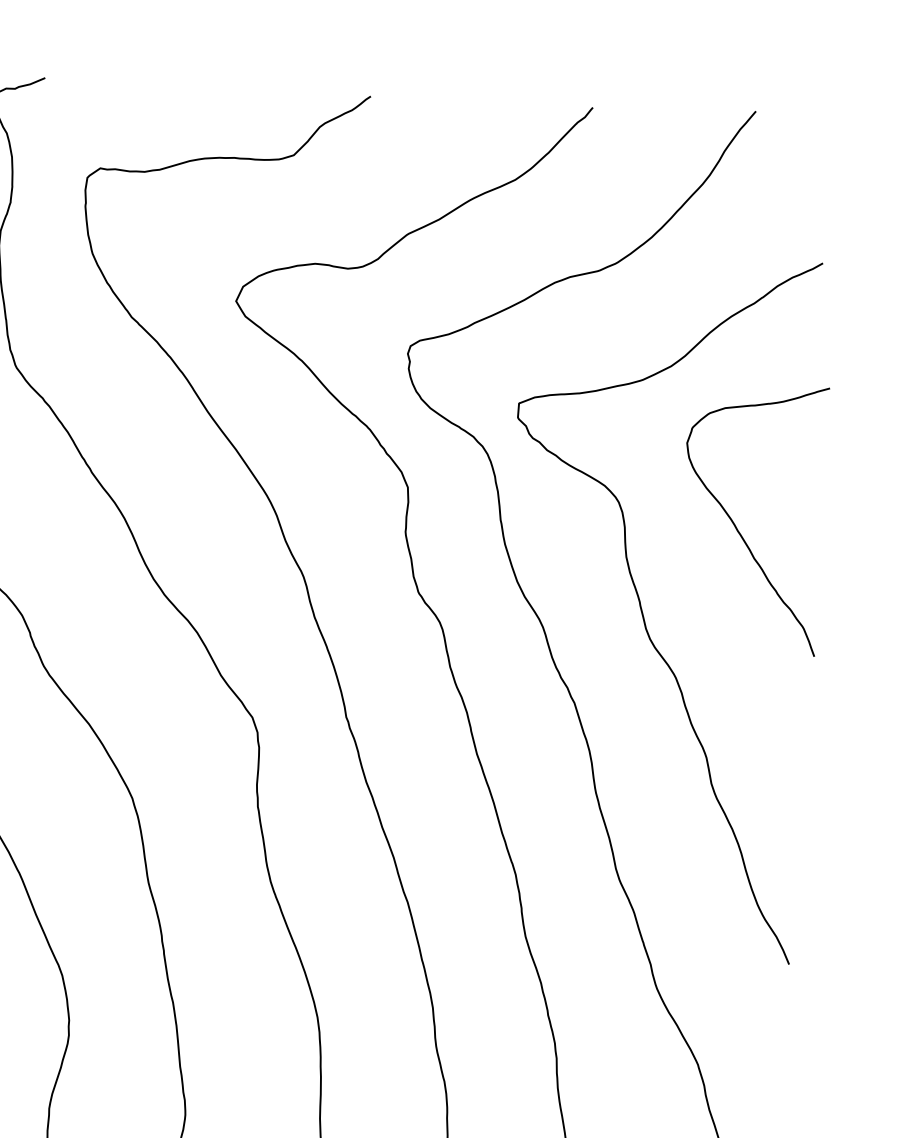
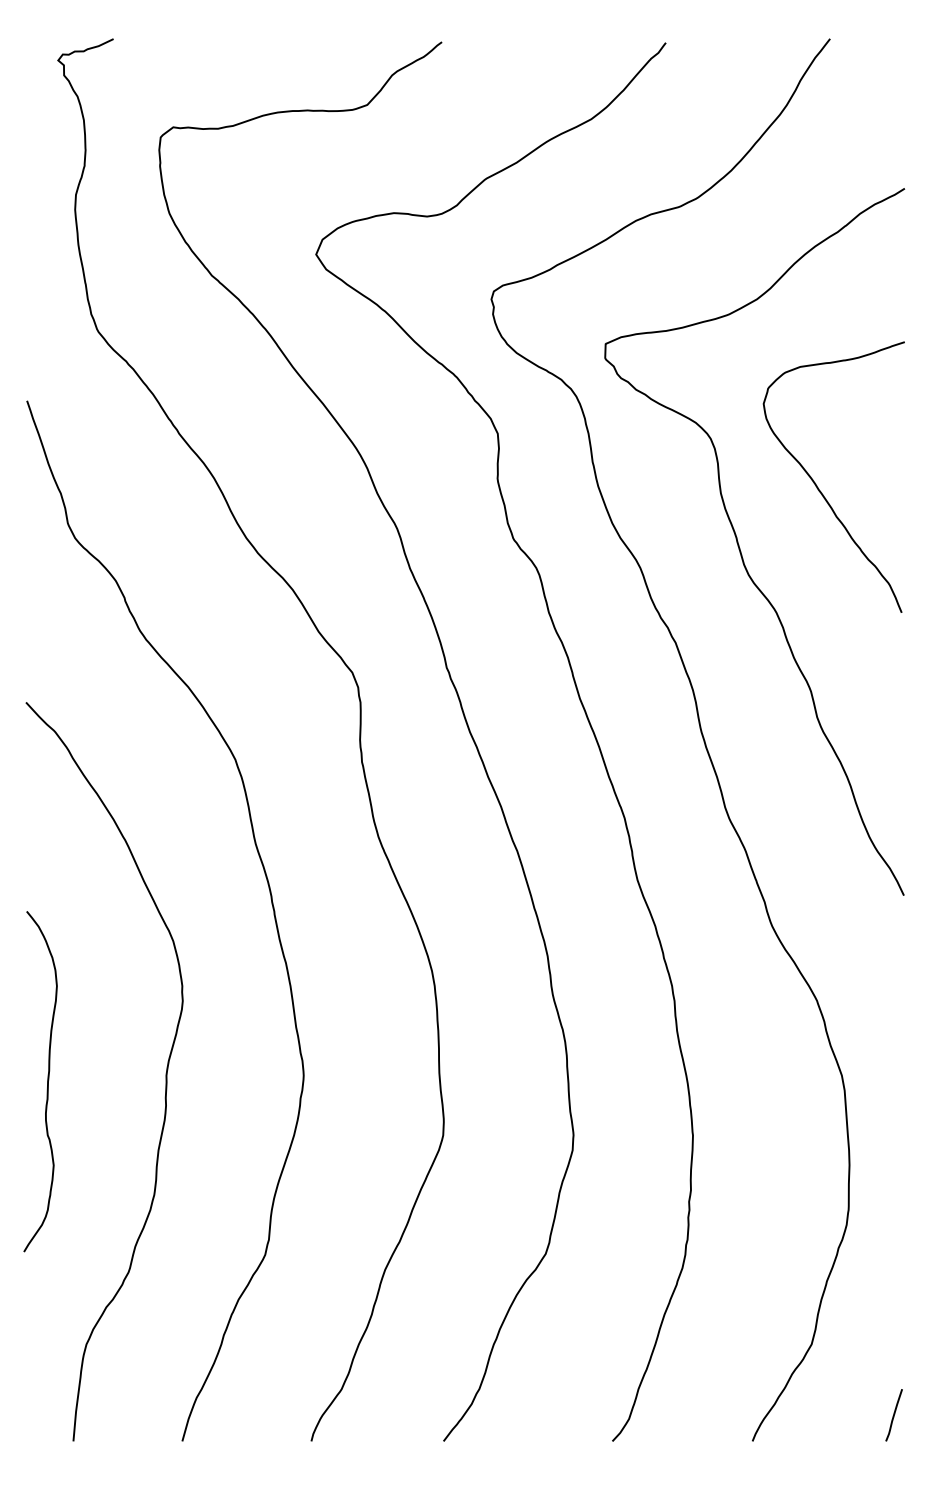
curve: (736, 526) -> (817, 485), moved

